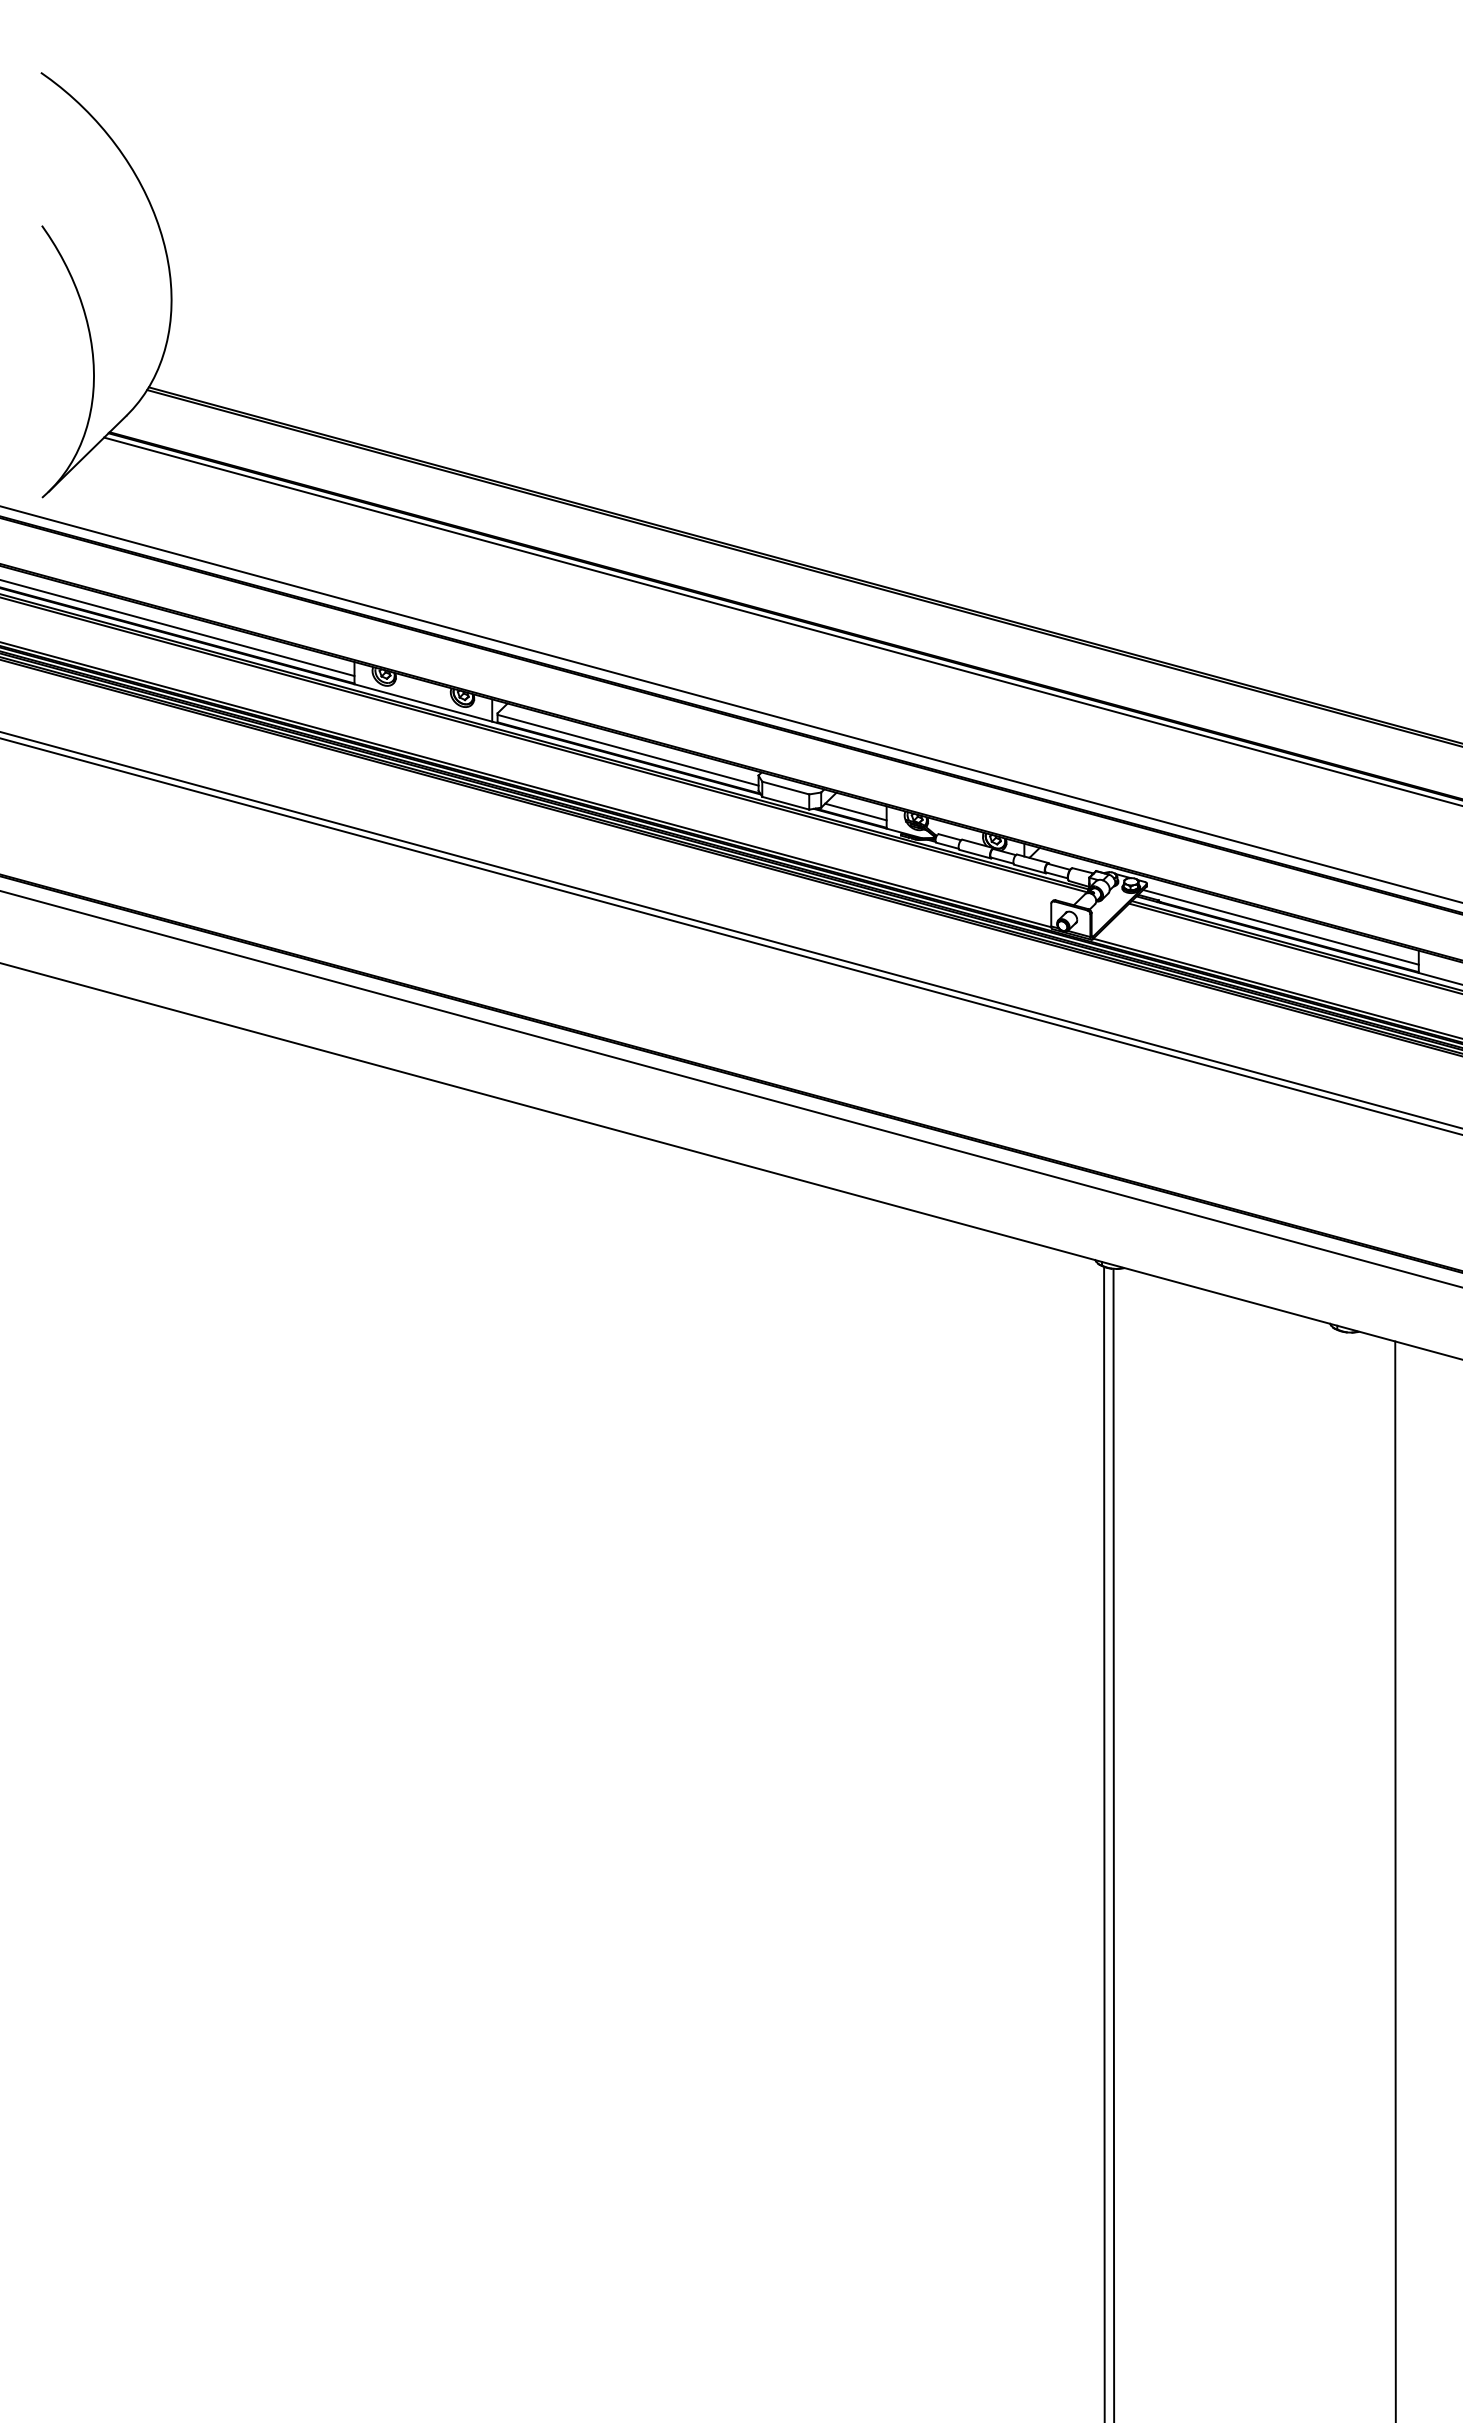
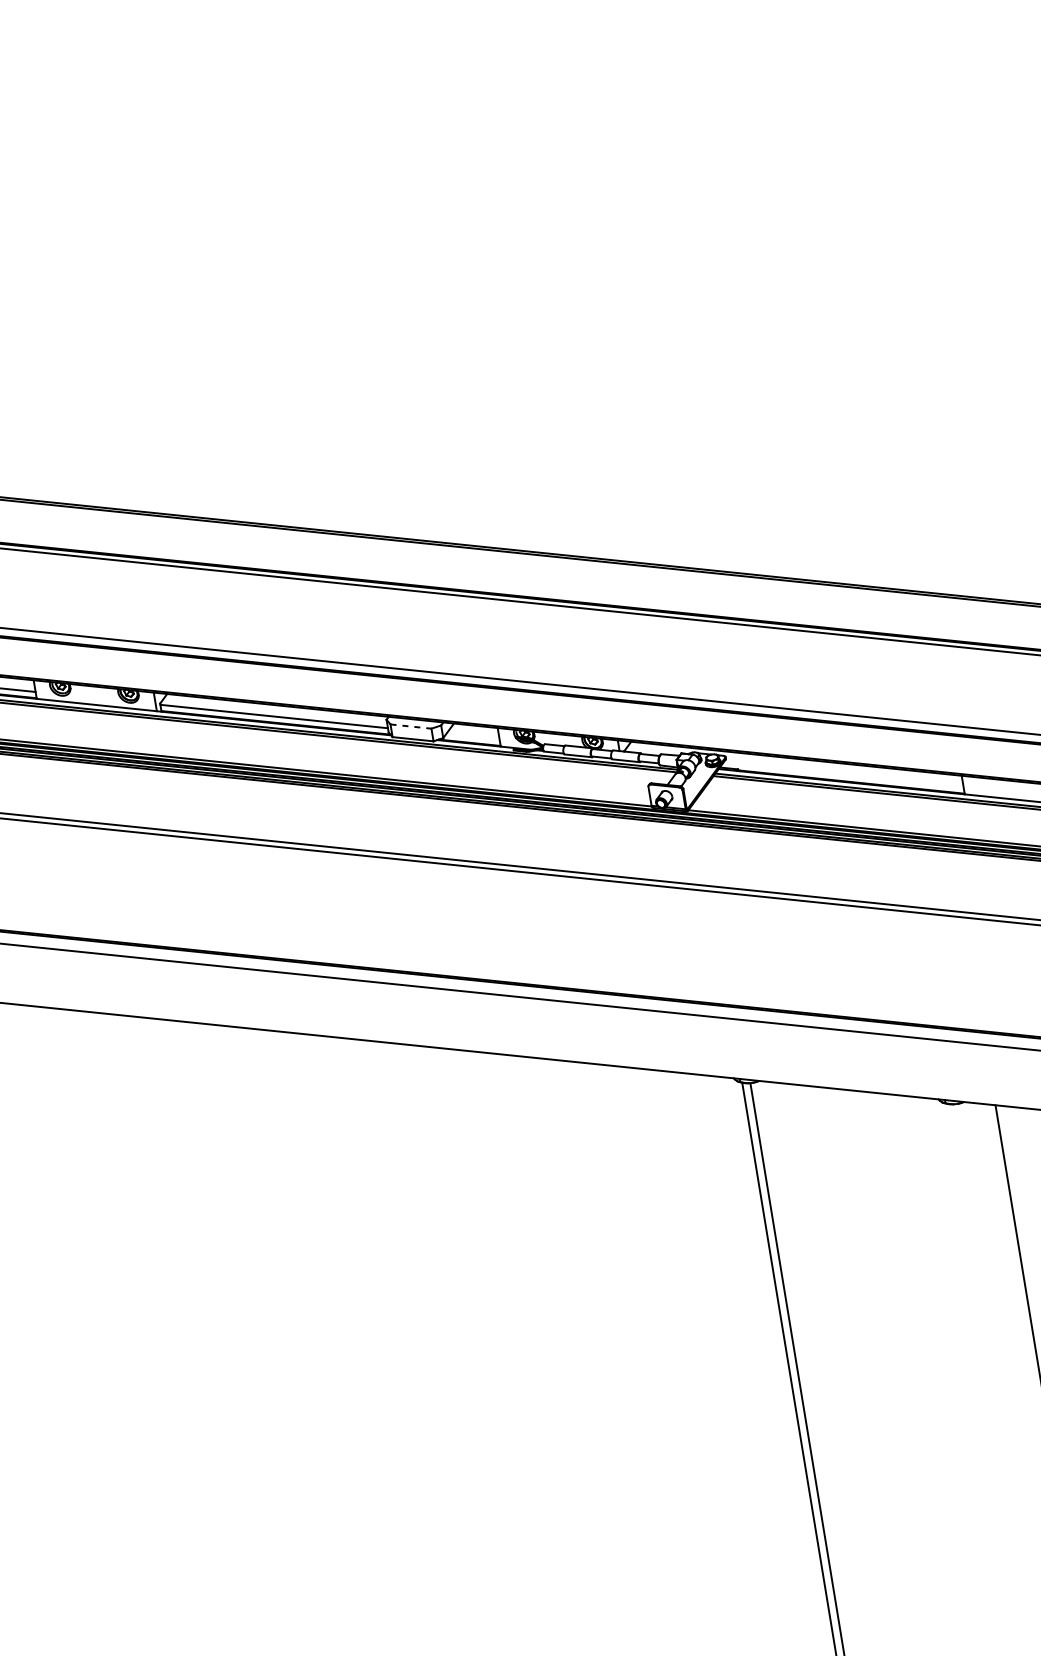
line: (786, 788) -> (411, 726), solid -> dashed
line: (855, 811) -> (472, 736), removed
line: (1280, 926) -> (842, 774), removed

